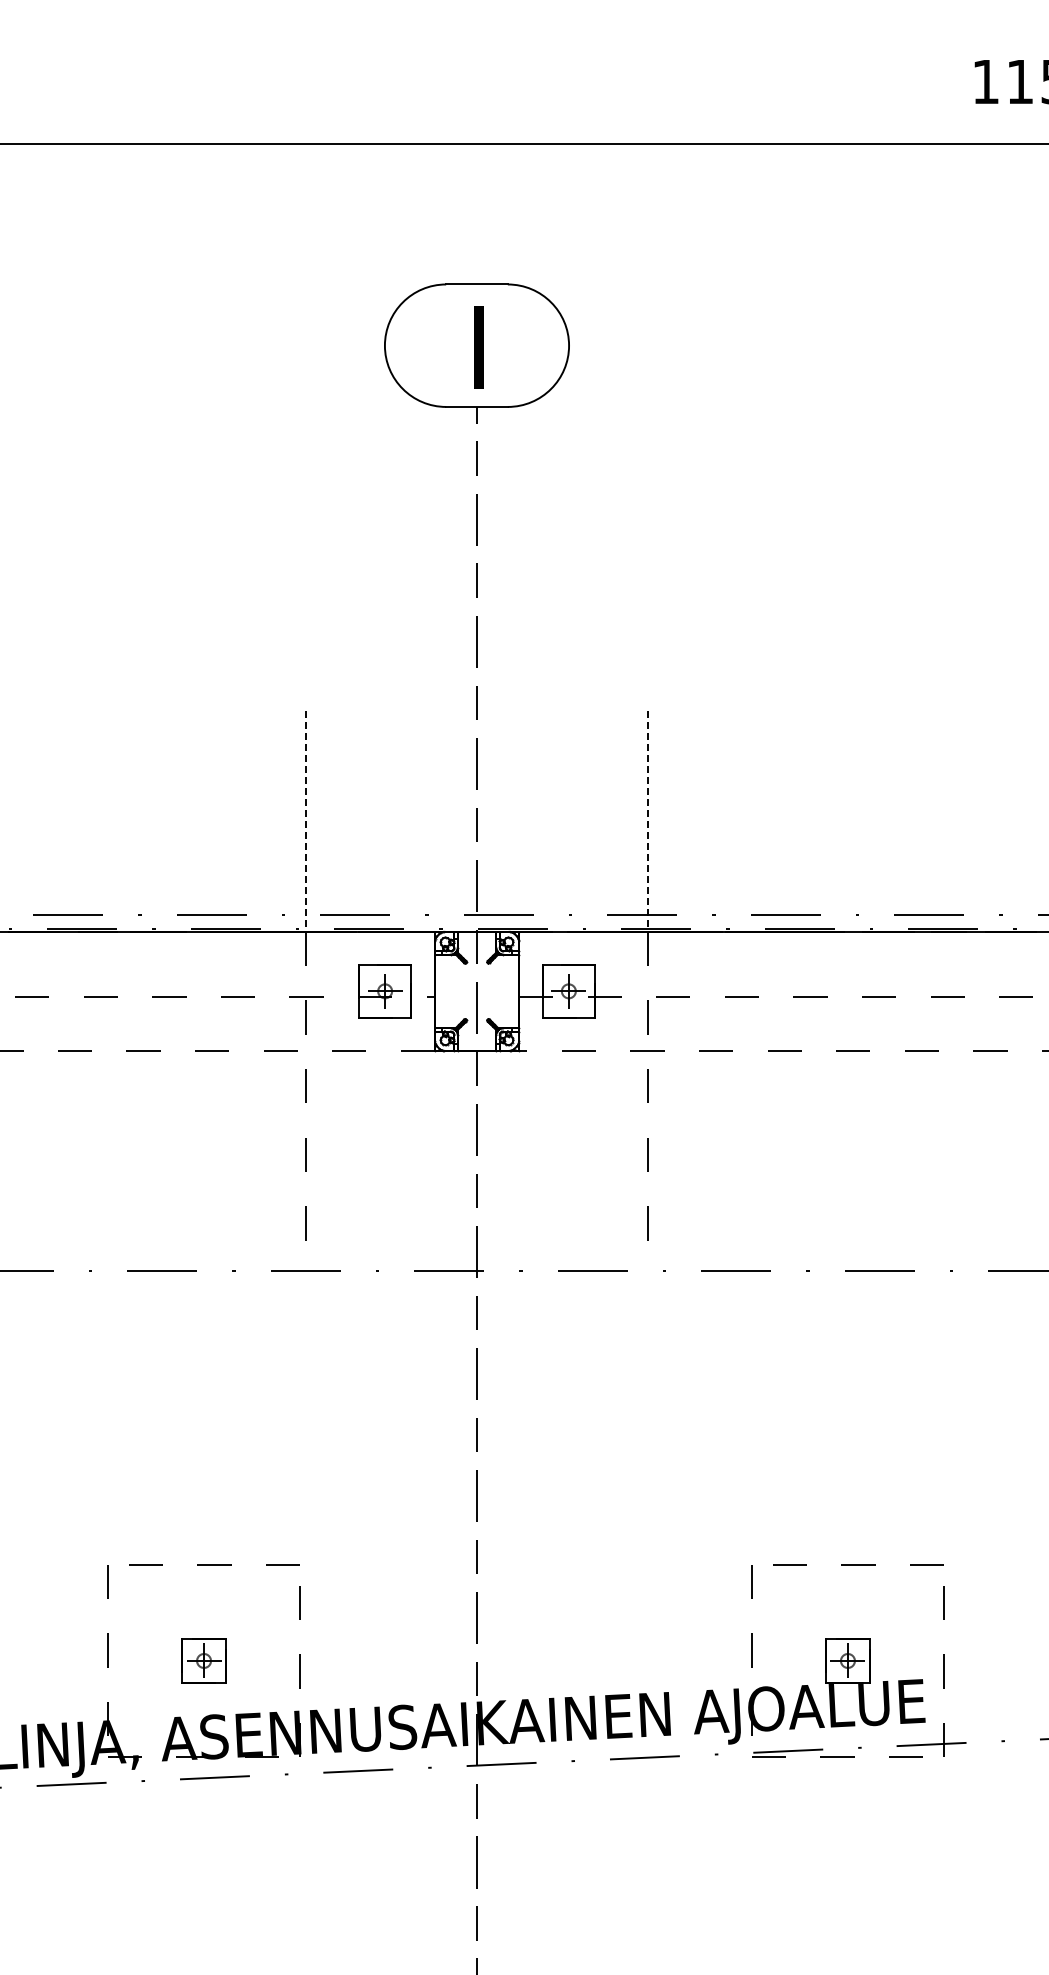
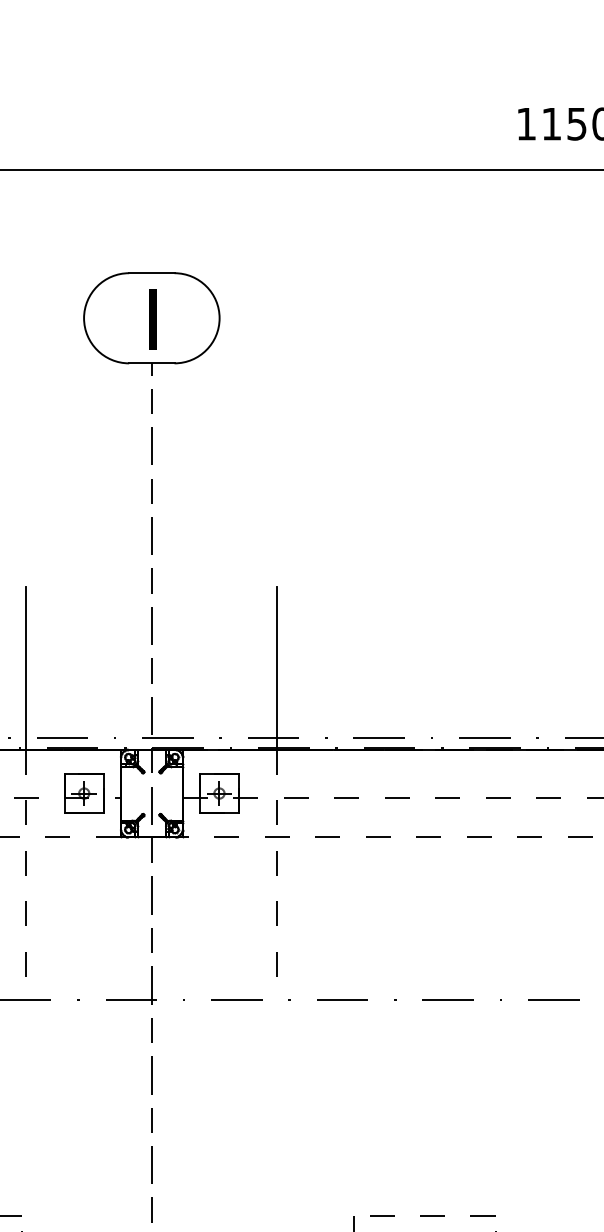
line: (306, 822) -> (26, 669), dashed -> solid
line: (647, 822) -> (277, 669), dashed -> solid

